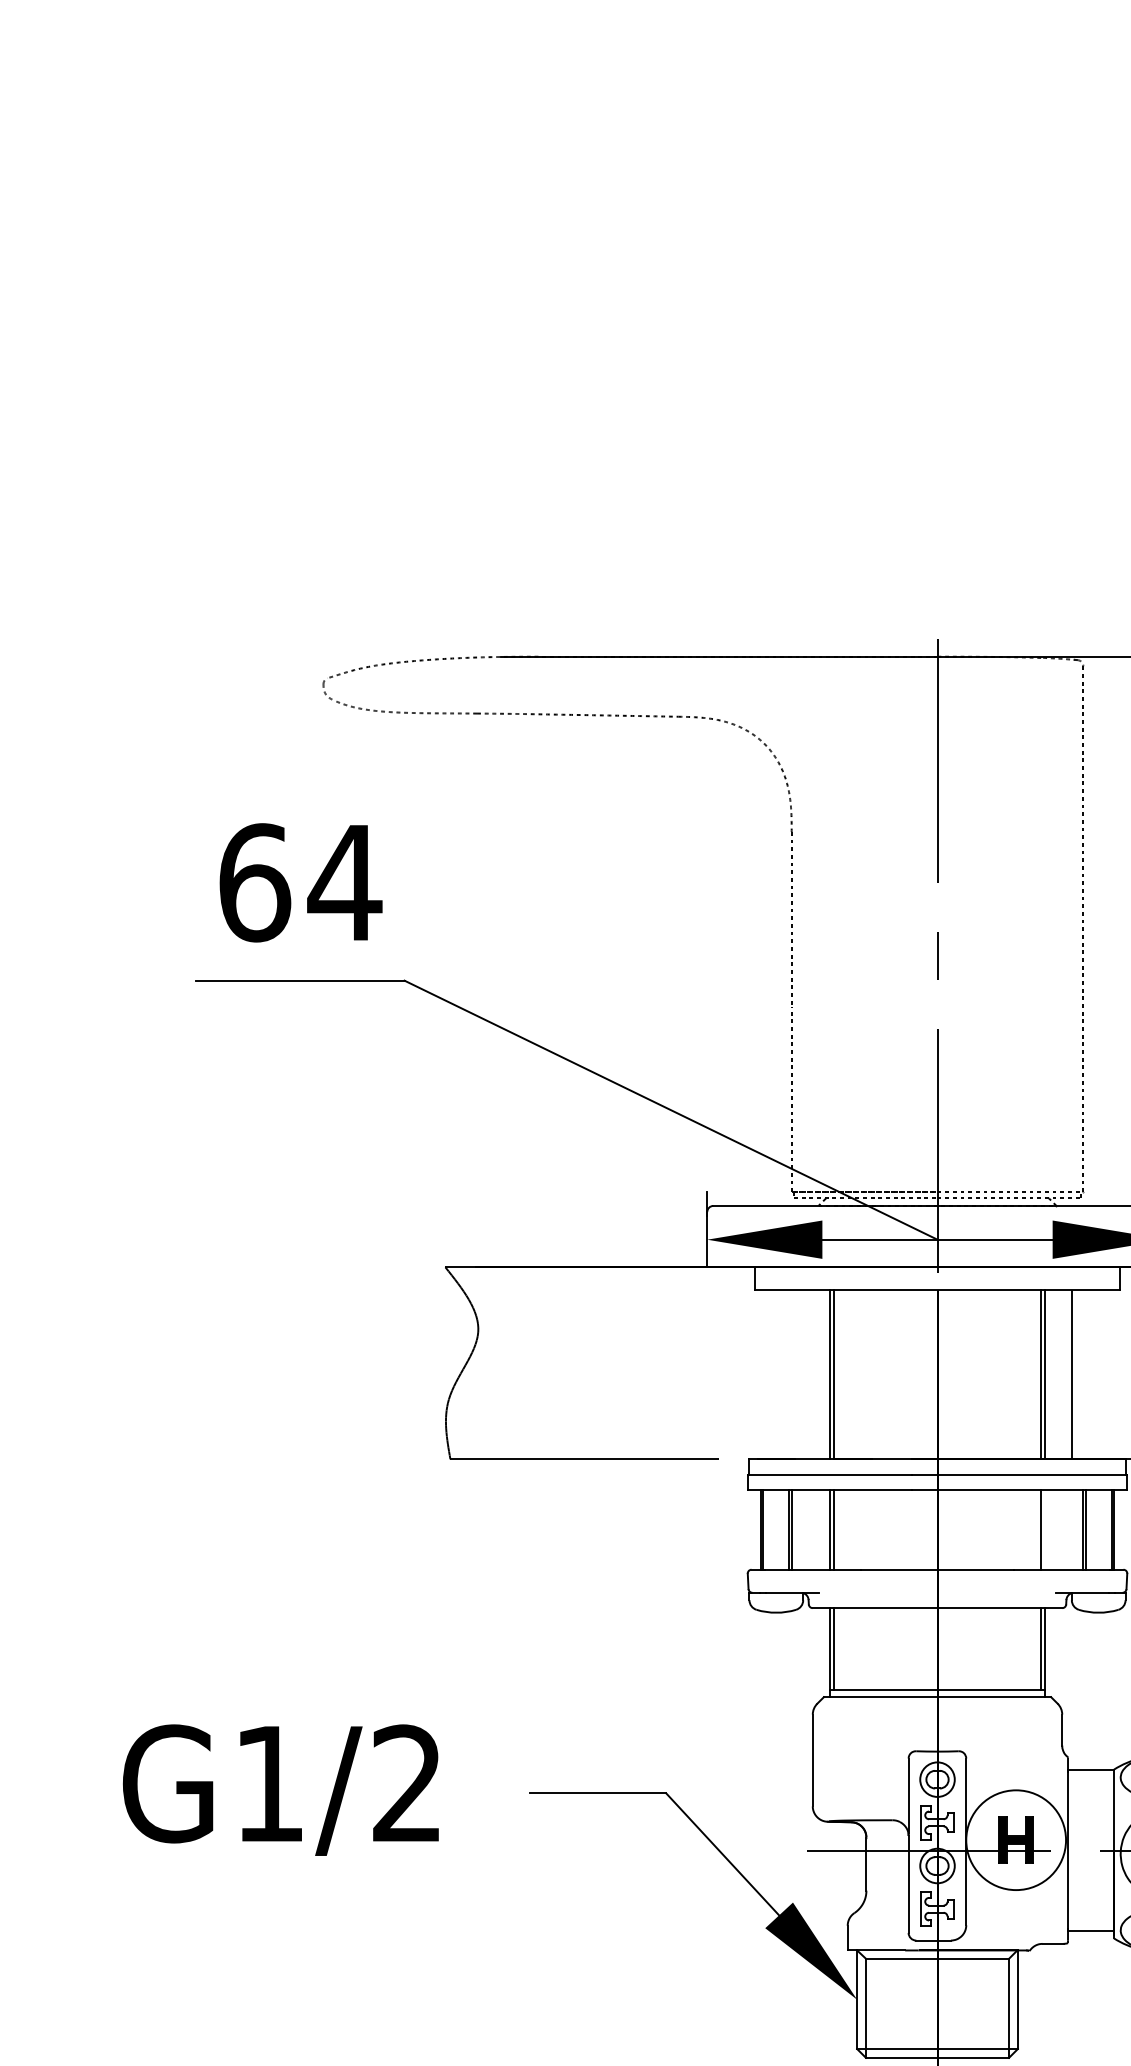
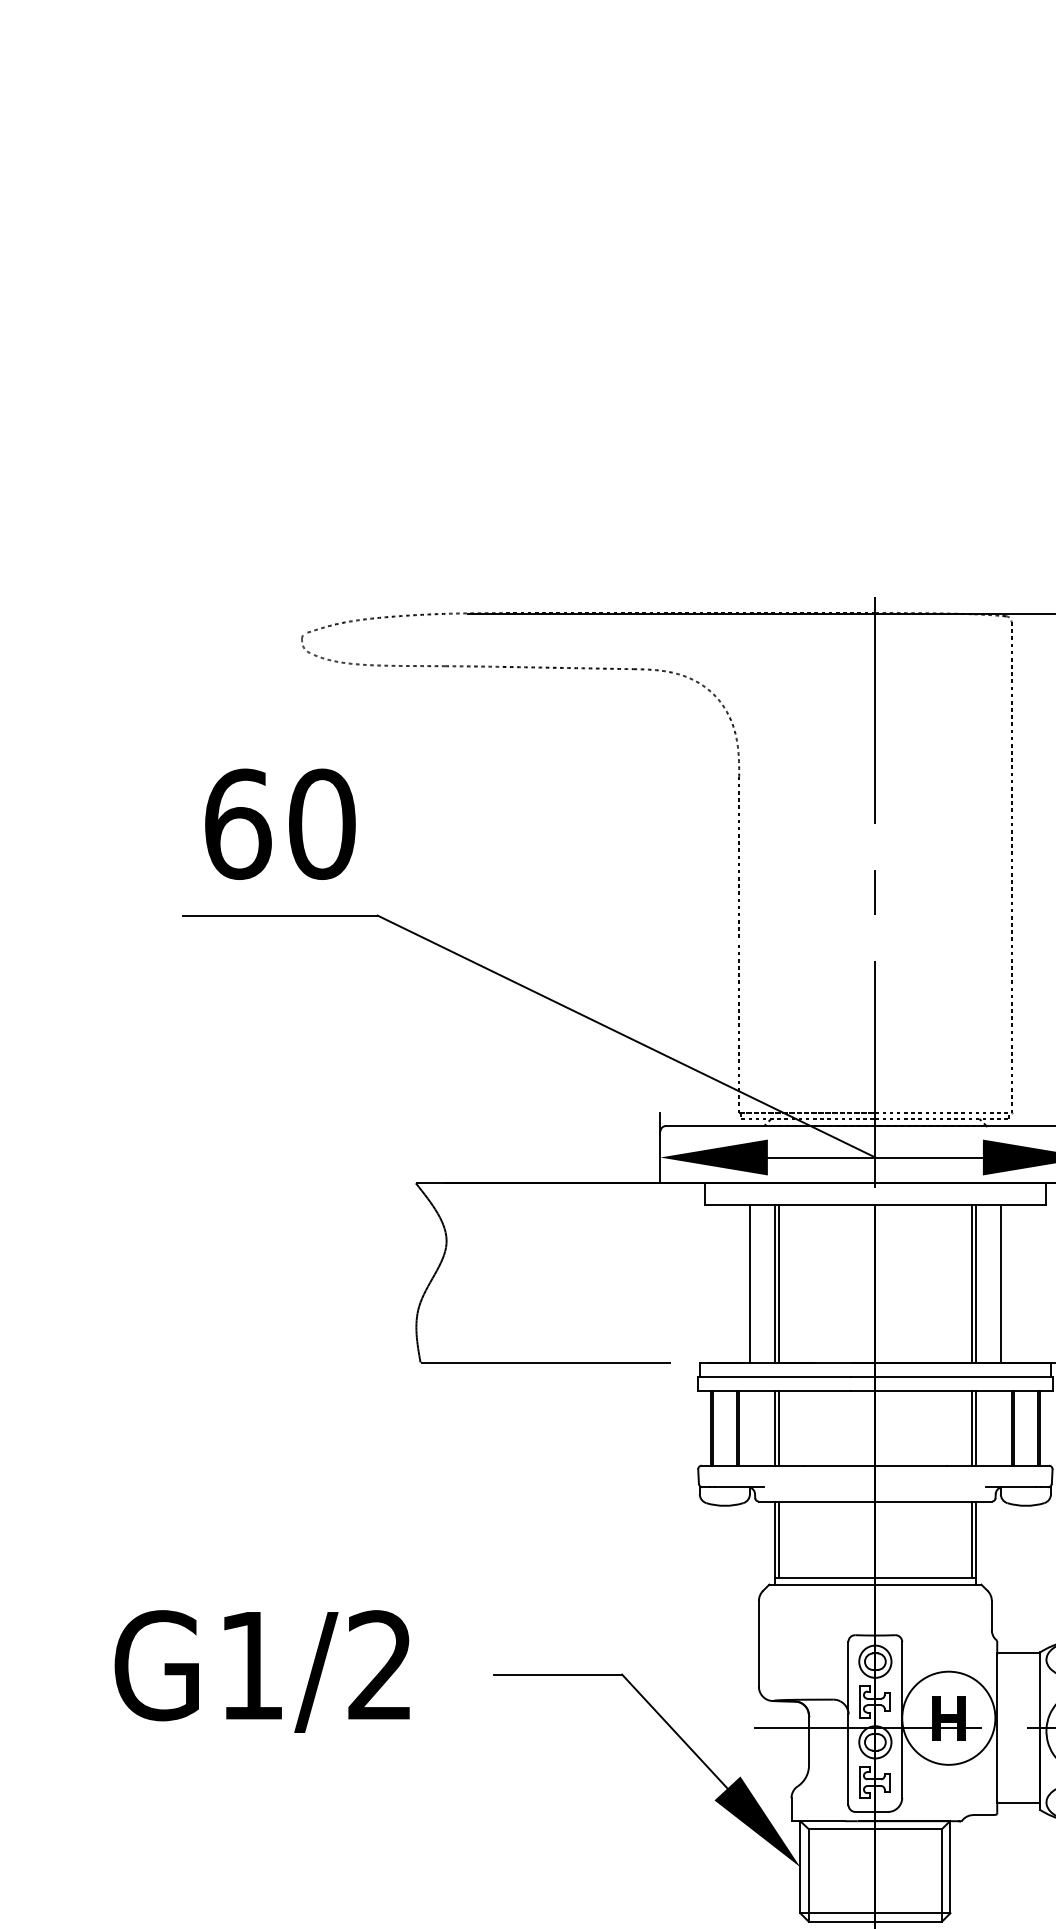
text: (344, 882) -> (321, 823), 64 -> 60
line: (802, 1374) -> (749, 1283), added
line: (1044, 1529) -> (975, 1428), added

